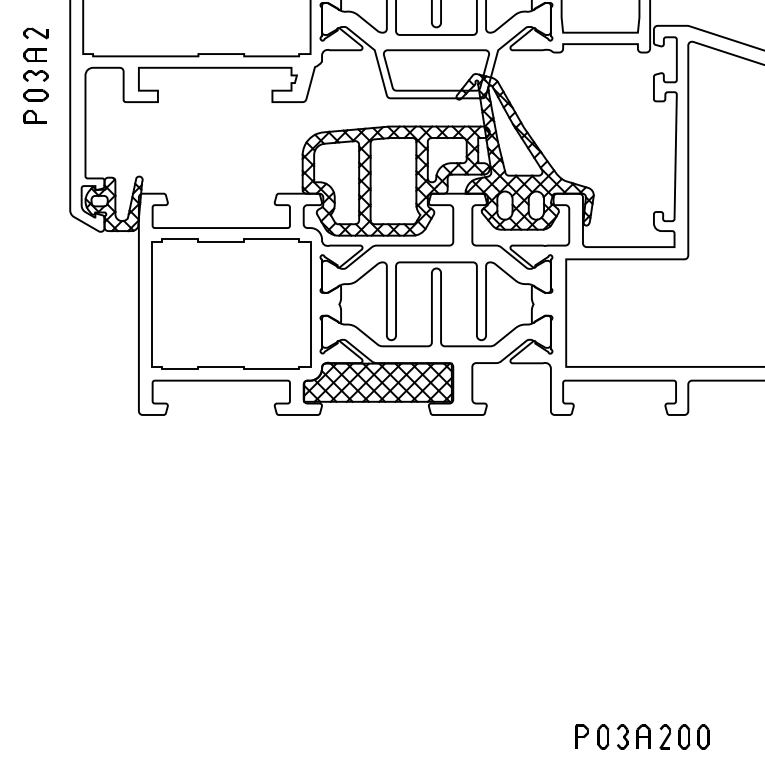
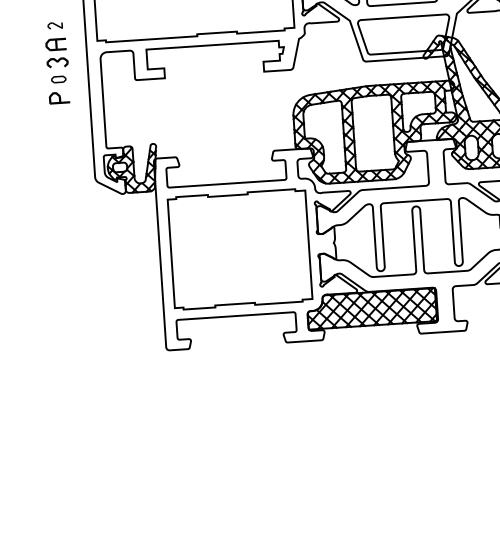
part: (35, 33) -> (54, 25), size x0.7
part: (35, 95) -> (58, 79), size x0.7

